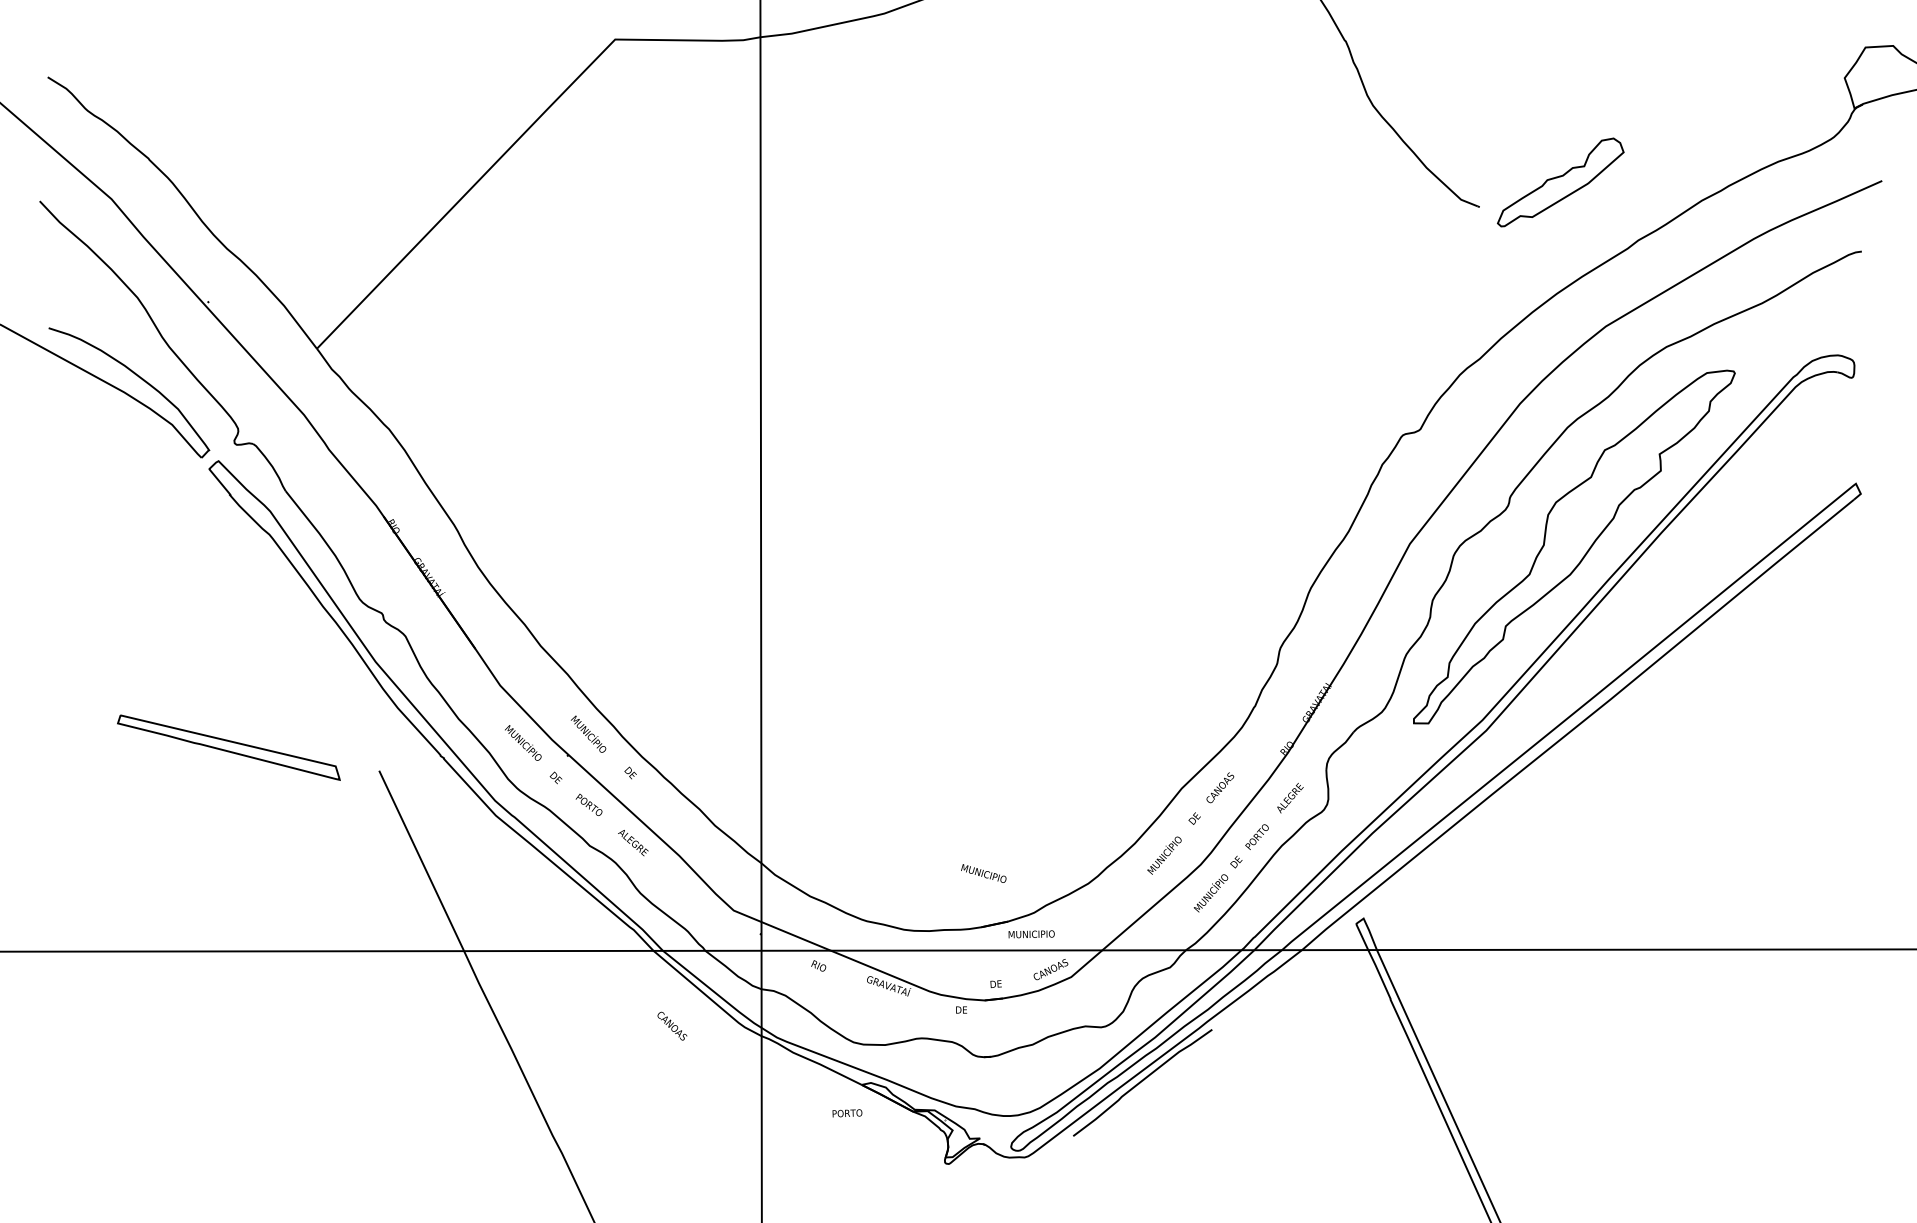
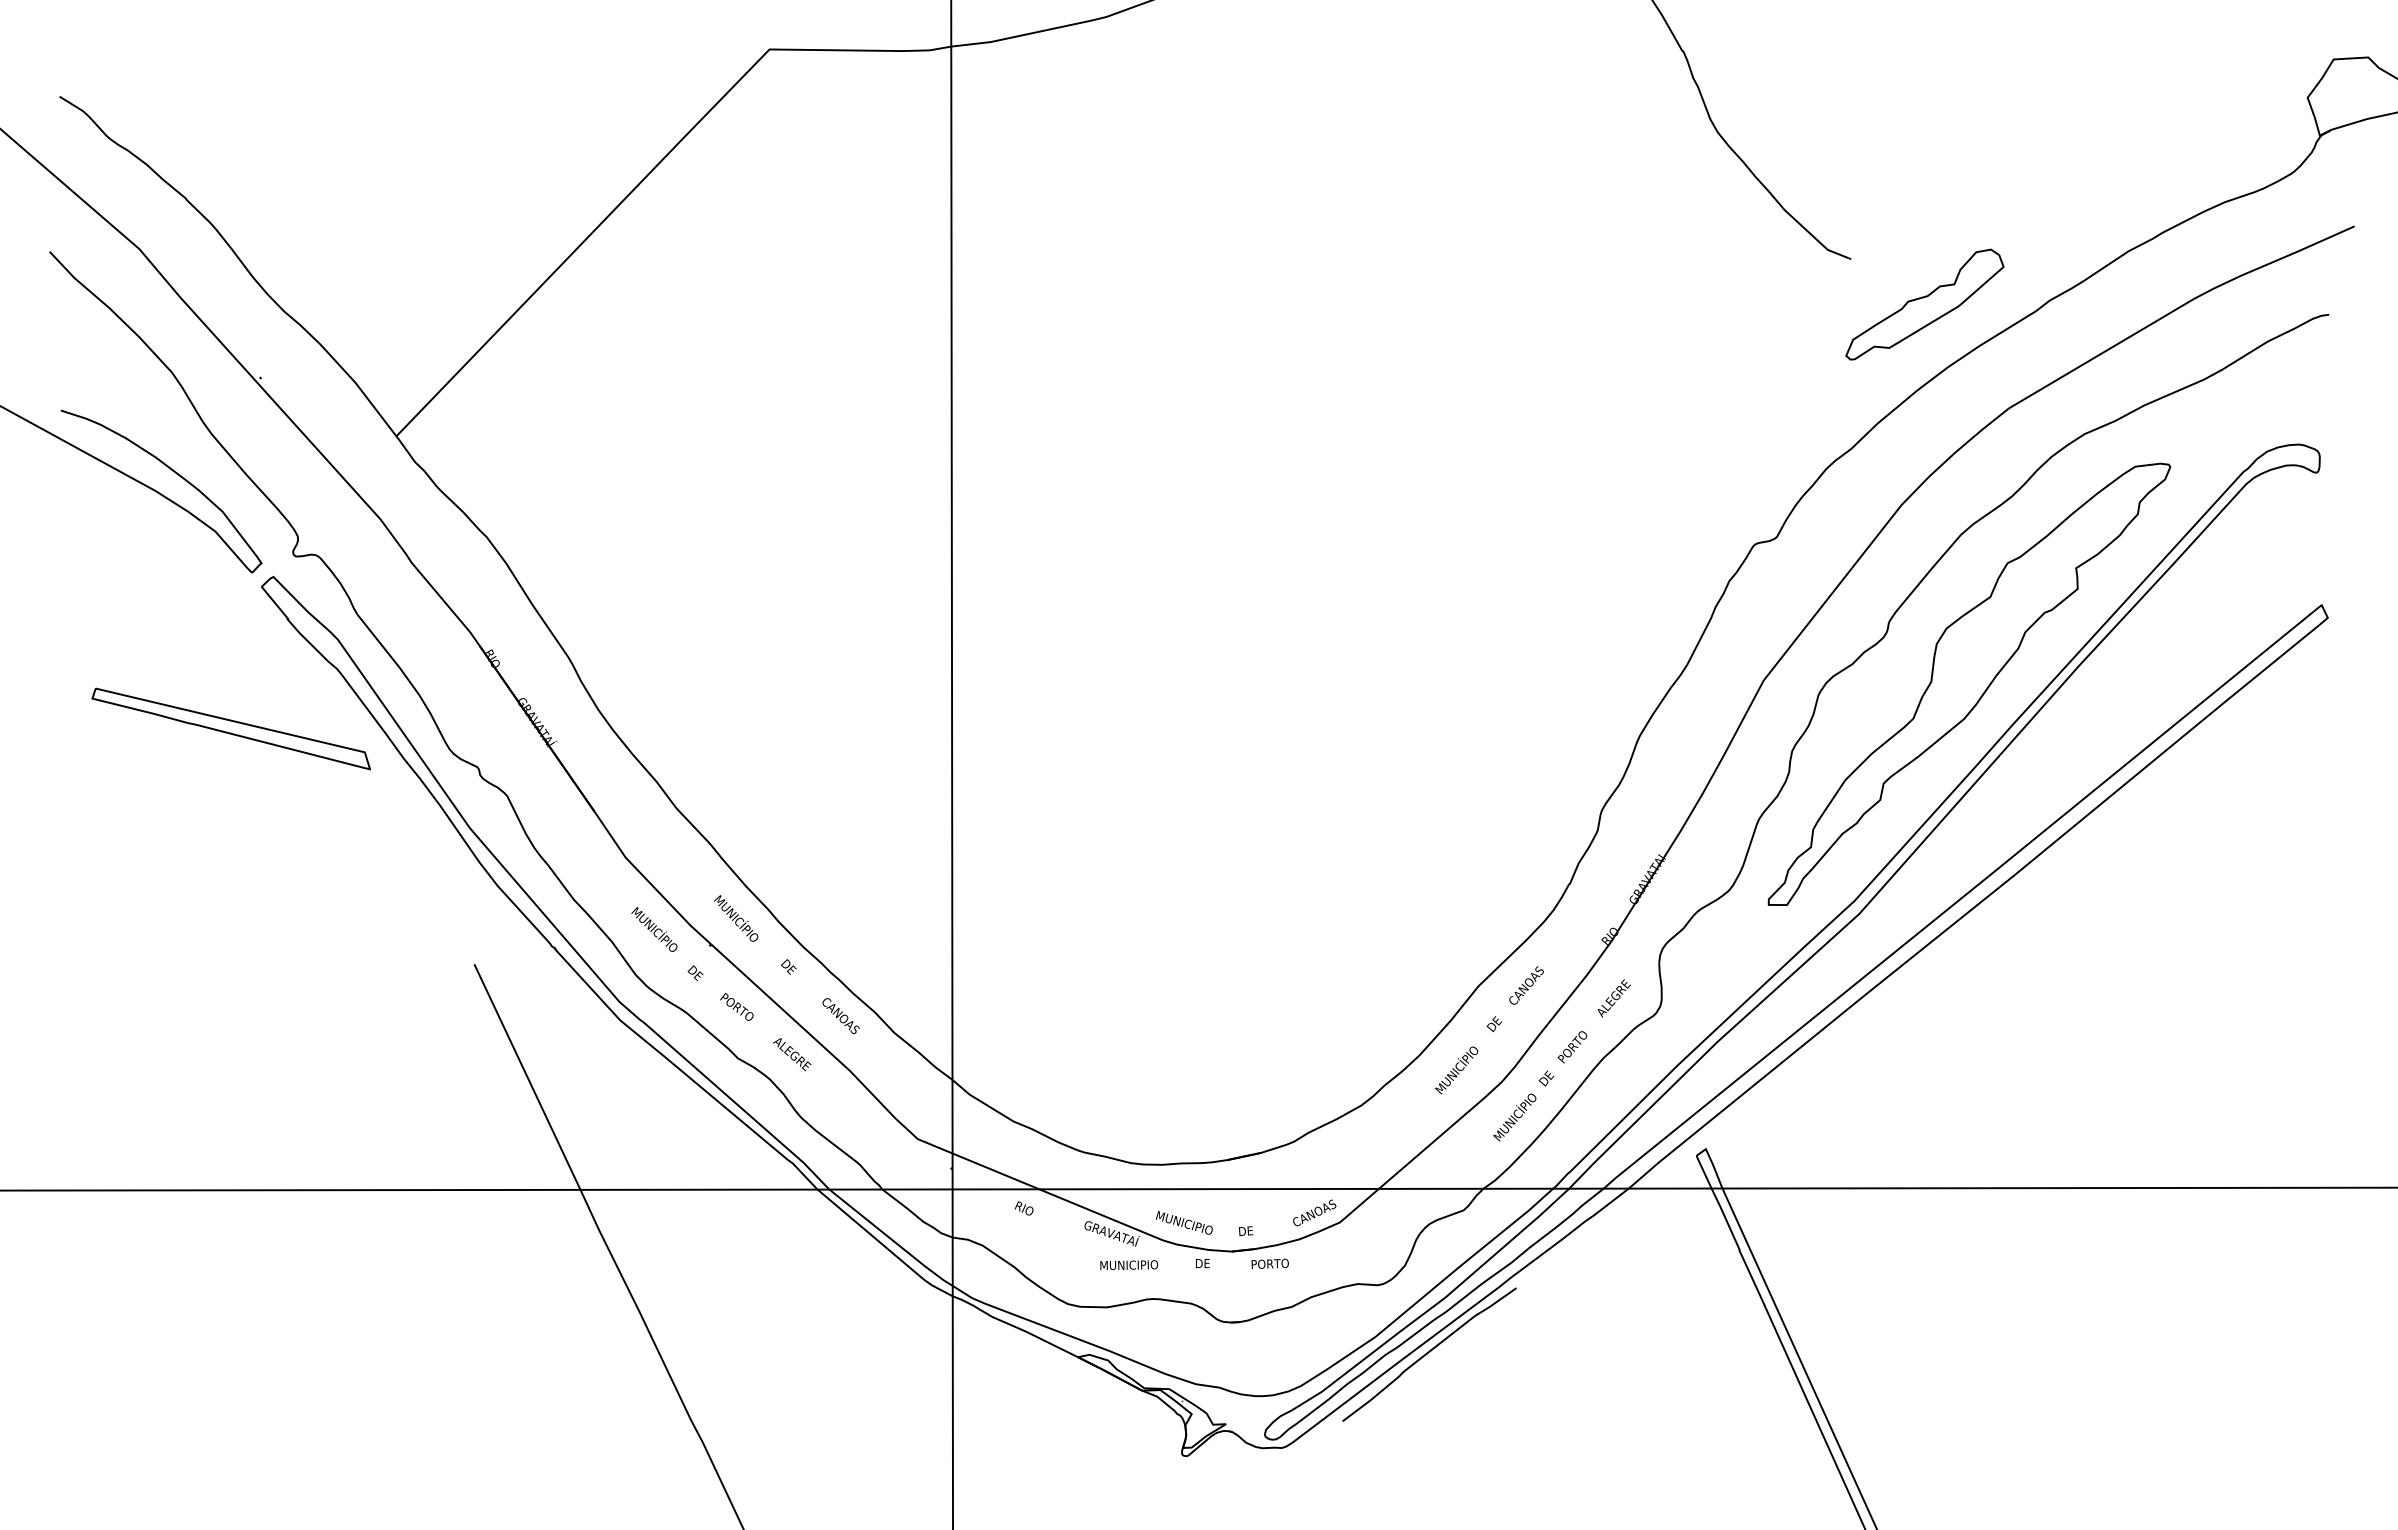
part: (1560, 182) -> (1924, 304), moved
part: (228, 747) -> (230, 728), moved
text: (983, 873) -> (1183, 1222), moved
text: (1031, 934) -> (1128, 1265), moved
text: (672, 1025) -> (841, 1015), moved
text: (847, 1113) -> (1270, 1264), moved

